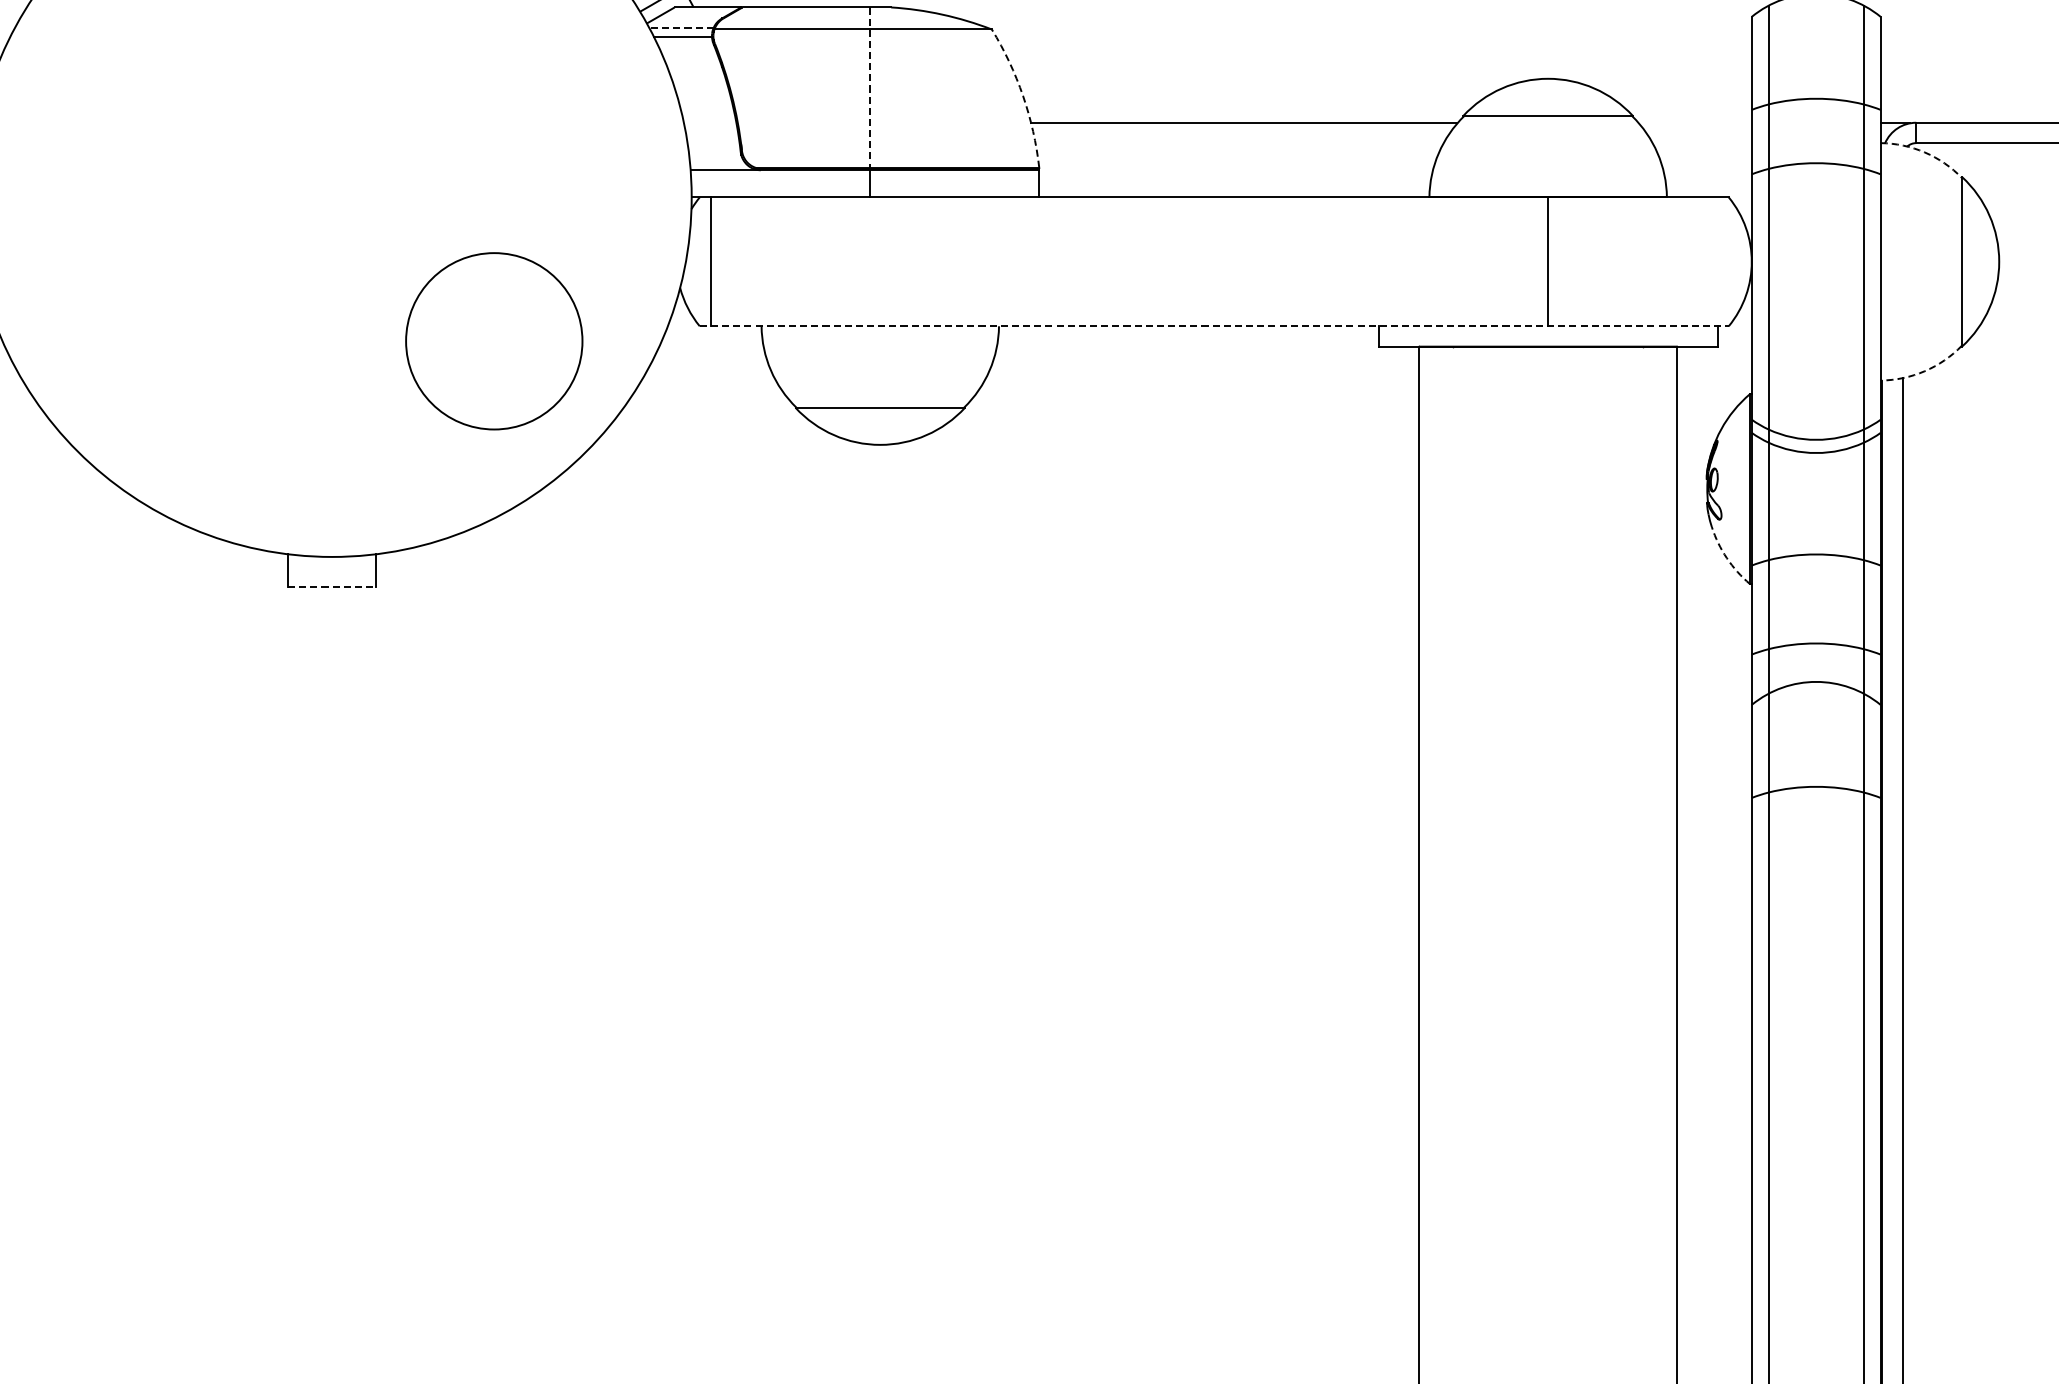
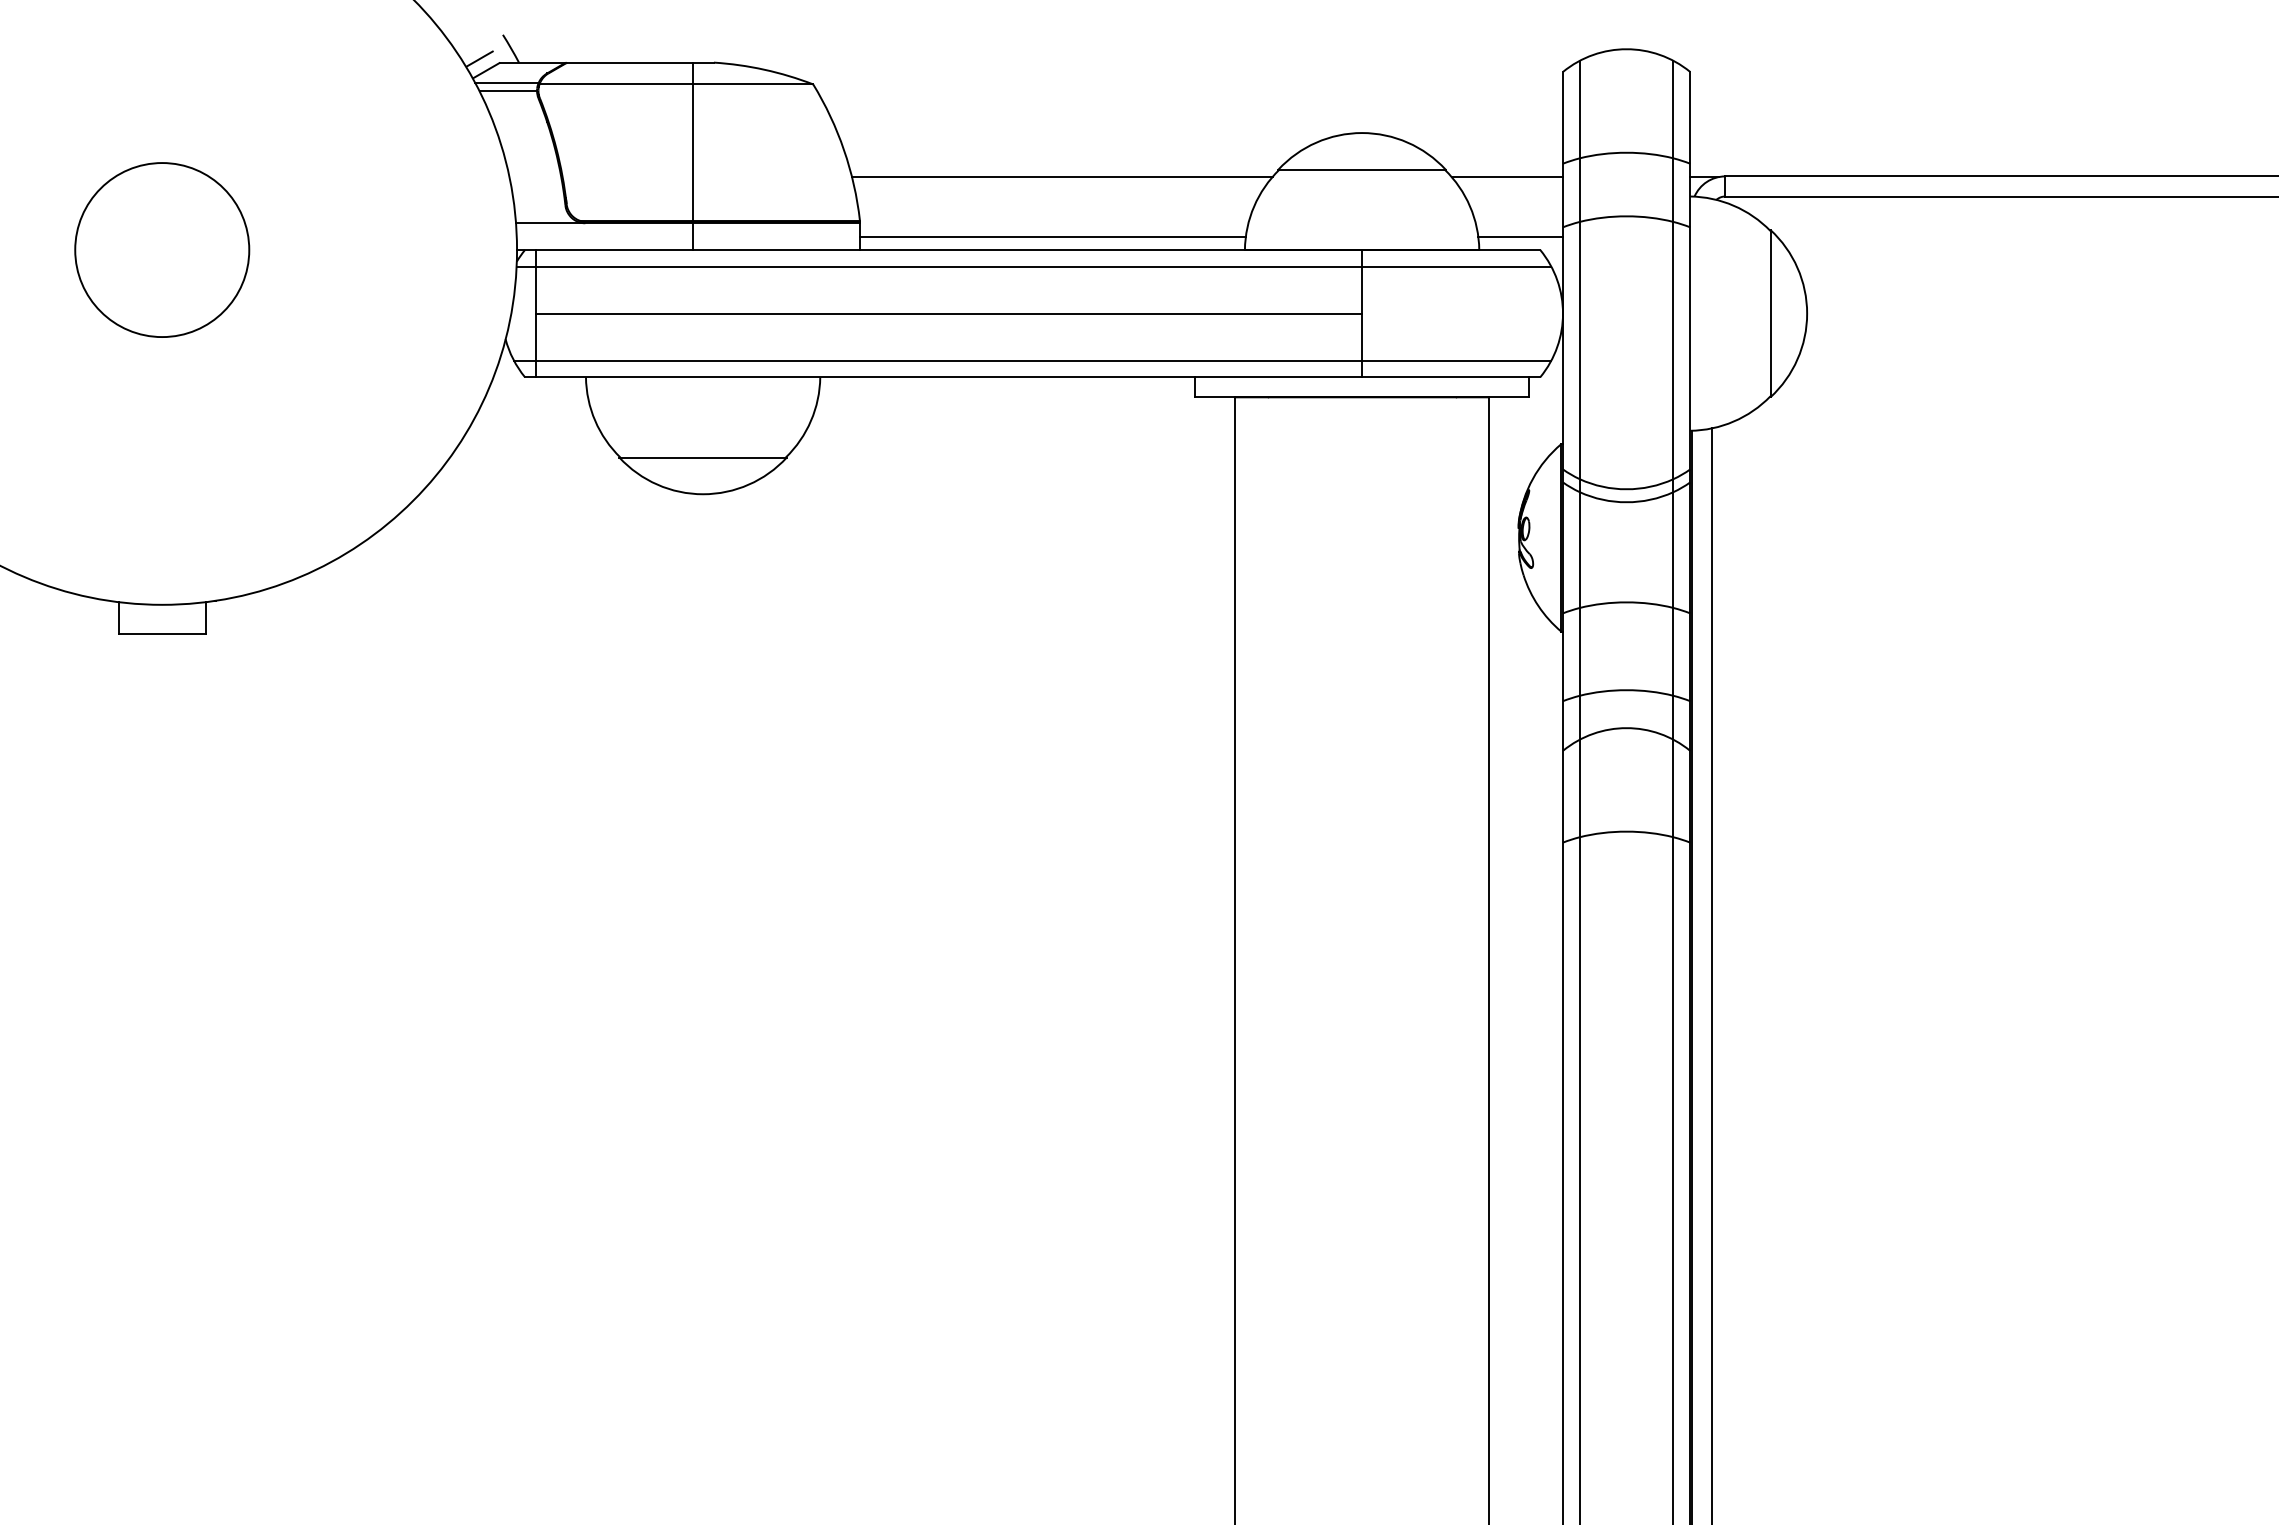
line: (681, 27) -> (506, 82), dashed -> solid
line: (869, 88) -> (692, 142), dashed -> solid
arc: (1023, 96) -> (844, 150), dashed -> solid
line: (1695, 123) -> (1507, 177), added
arc: (1924, 152) -> (1733, 205), dashed -> solid
line: (1234, 183) -> (1052, 236), added
line: (1708, 183) -> (1520, 236), added
line: (1215, 214) -> (1033, 266), added
line: (1128, 261) -> (948, 313), added
line: (1214, 309) -> (1032, 360), added
line: (1214, 326) -> (1032, 377), dashed -> solid
circle: (494, 340) -> (162, 249), moved
arc: (1924, 371) -> (1733, 421), dashed -> solid
arc: (1726, 558) -> (1538, 606), dashed -> solid
line: (332, 587) -> (162, 634), dashed -> solid

